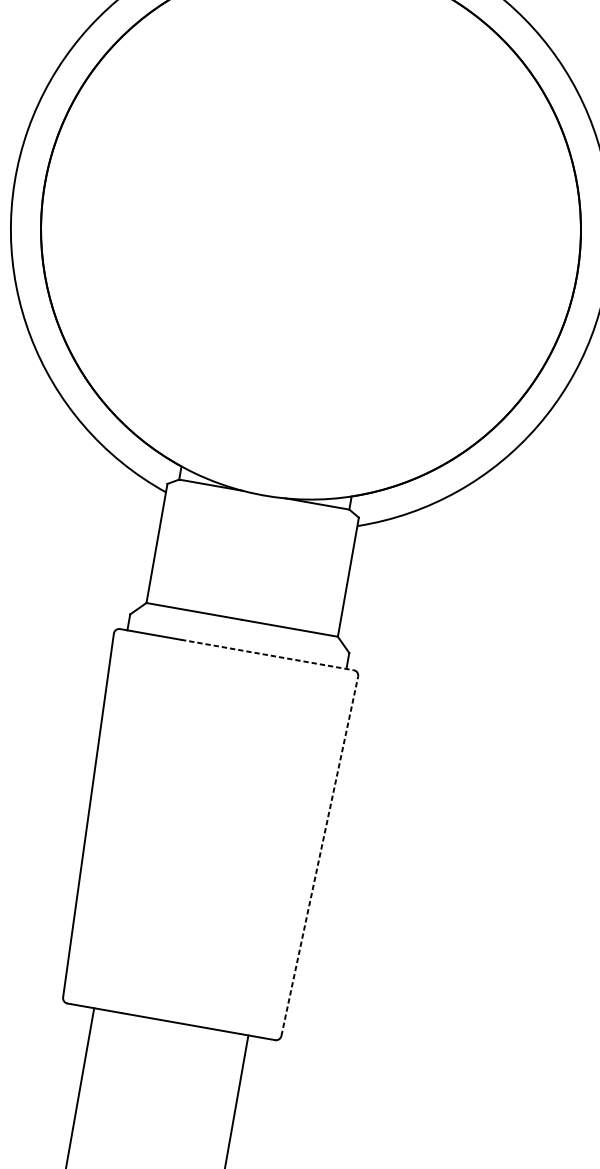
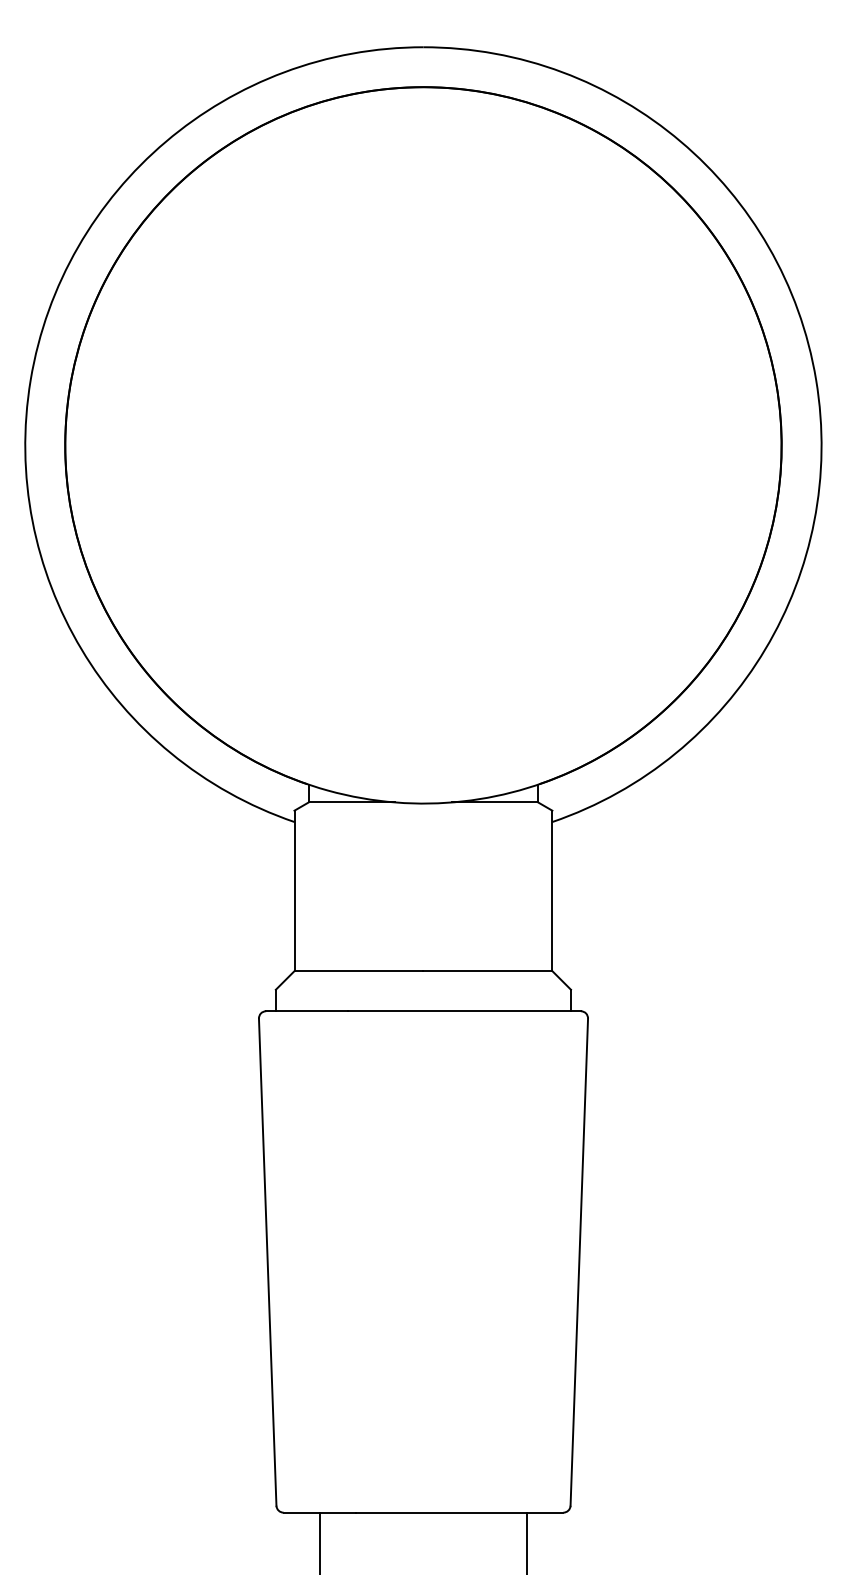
line: (267, 655) -> (464, 1011), dashed -> solid
line: (319, 856) -> (579, 1262), dashed -> solid

